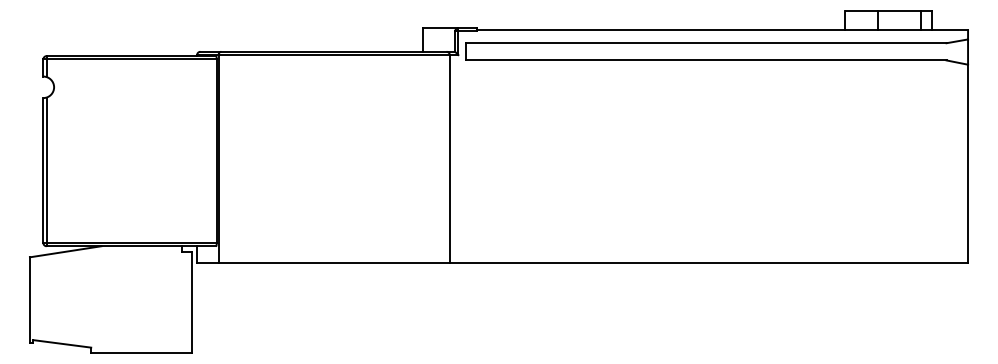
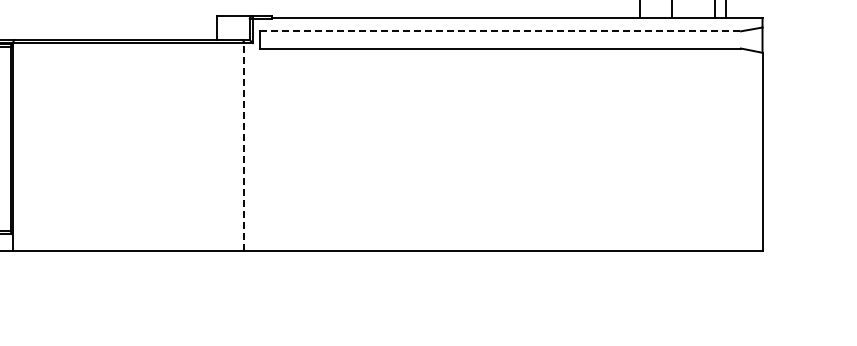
line: (706, 43) -> (500, 31), solid -> dashed
line: (449, 158) -> (243, 146), solid -> dashed

